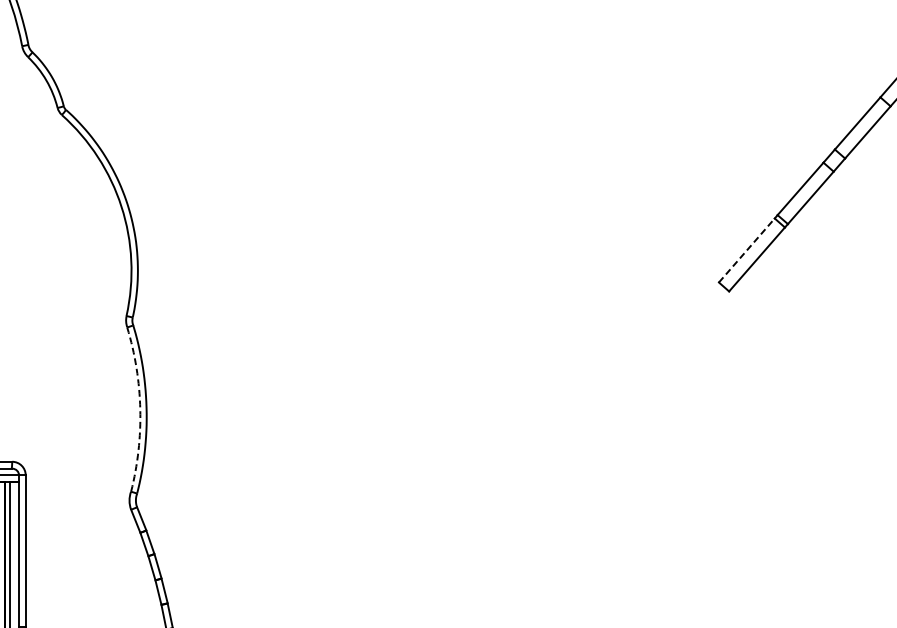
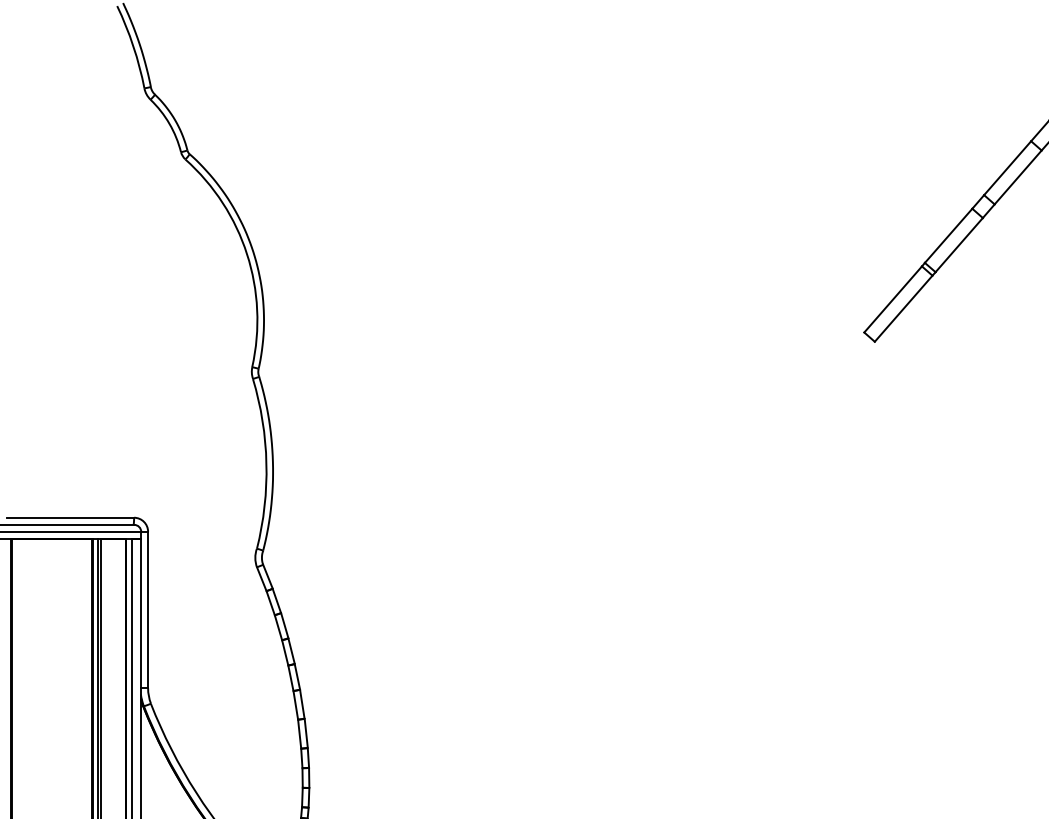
line: (747, 250) -> (893, 299), dashed -> solid
arc: (140, 409) -> (266, 463), dashed -> solid

